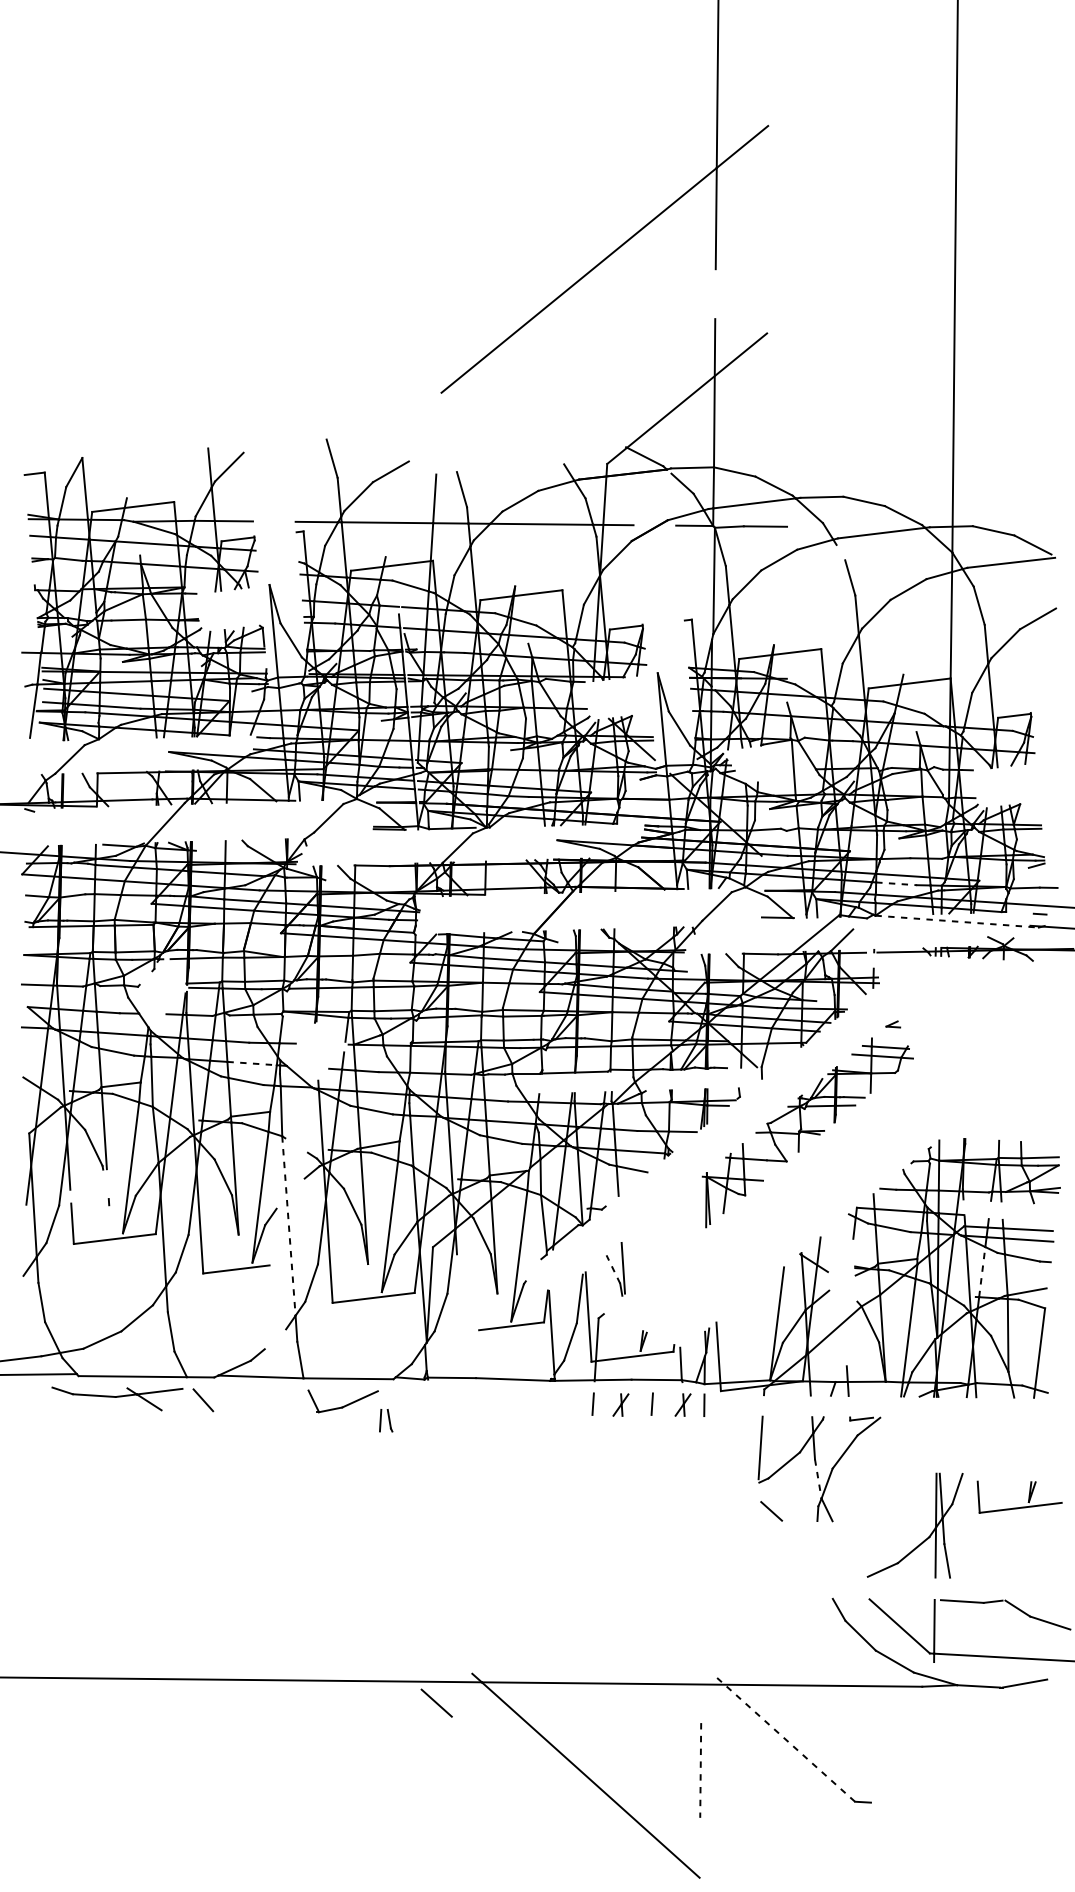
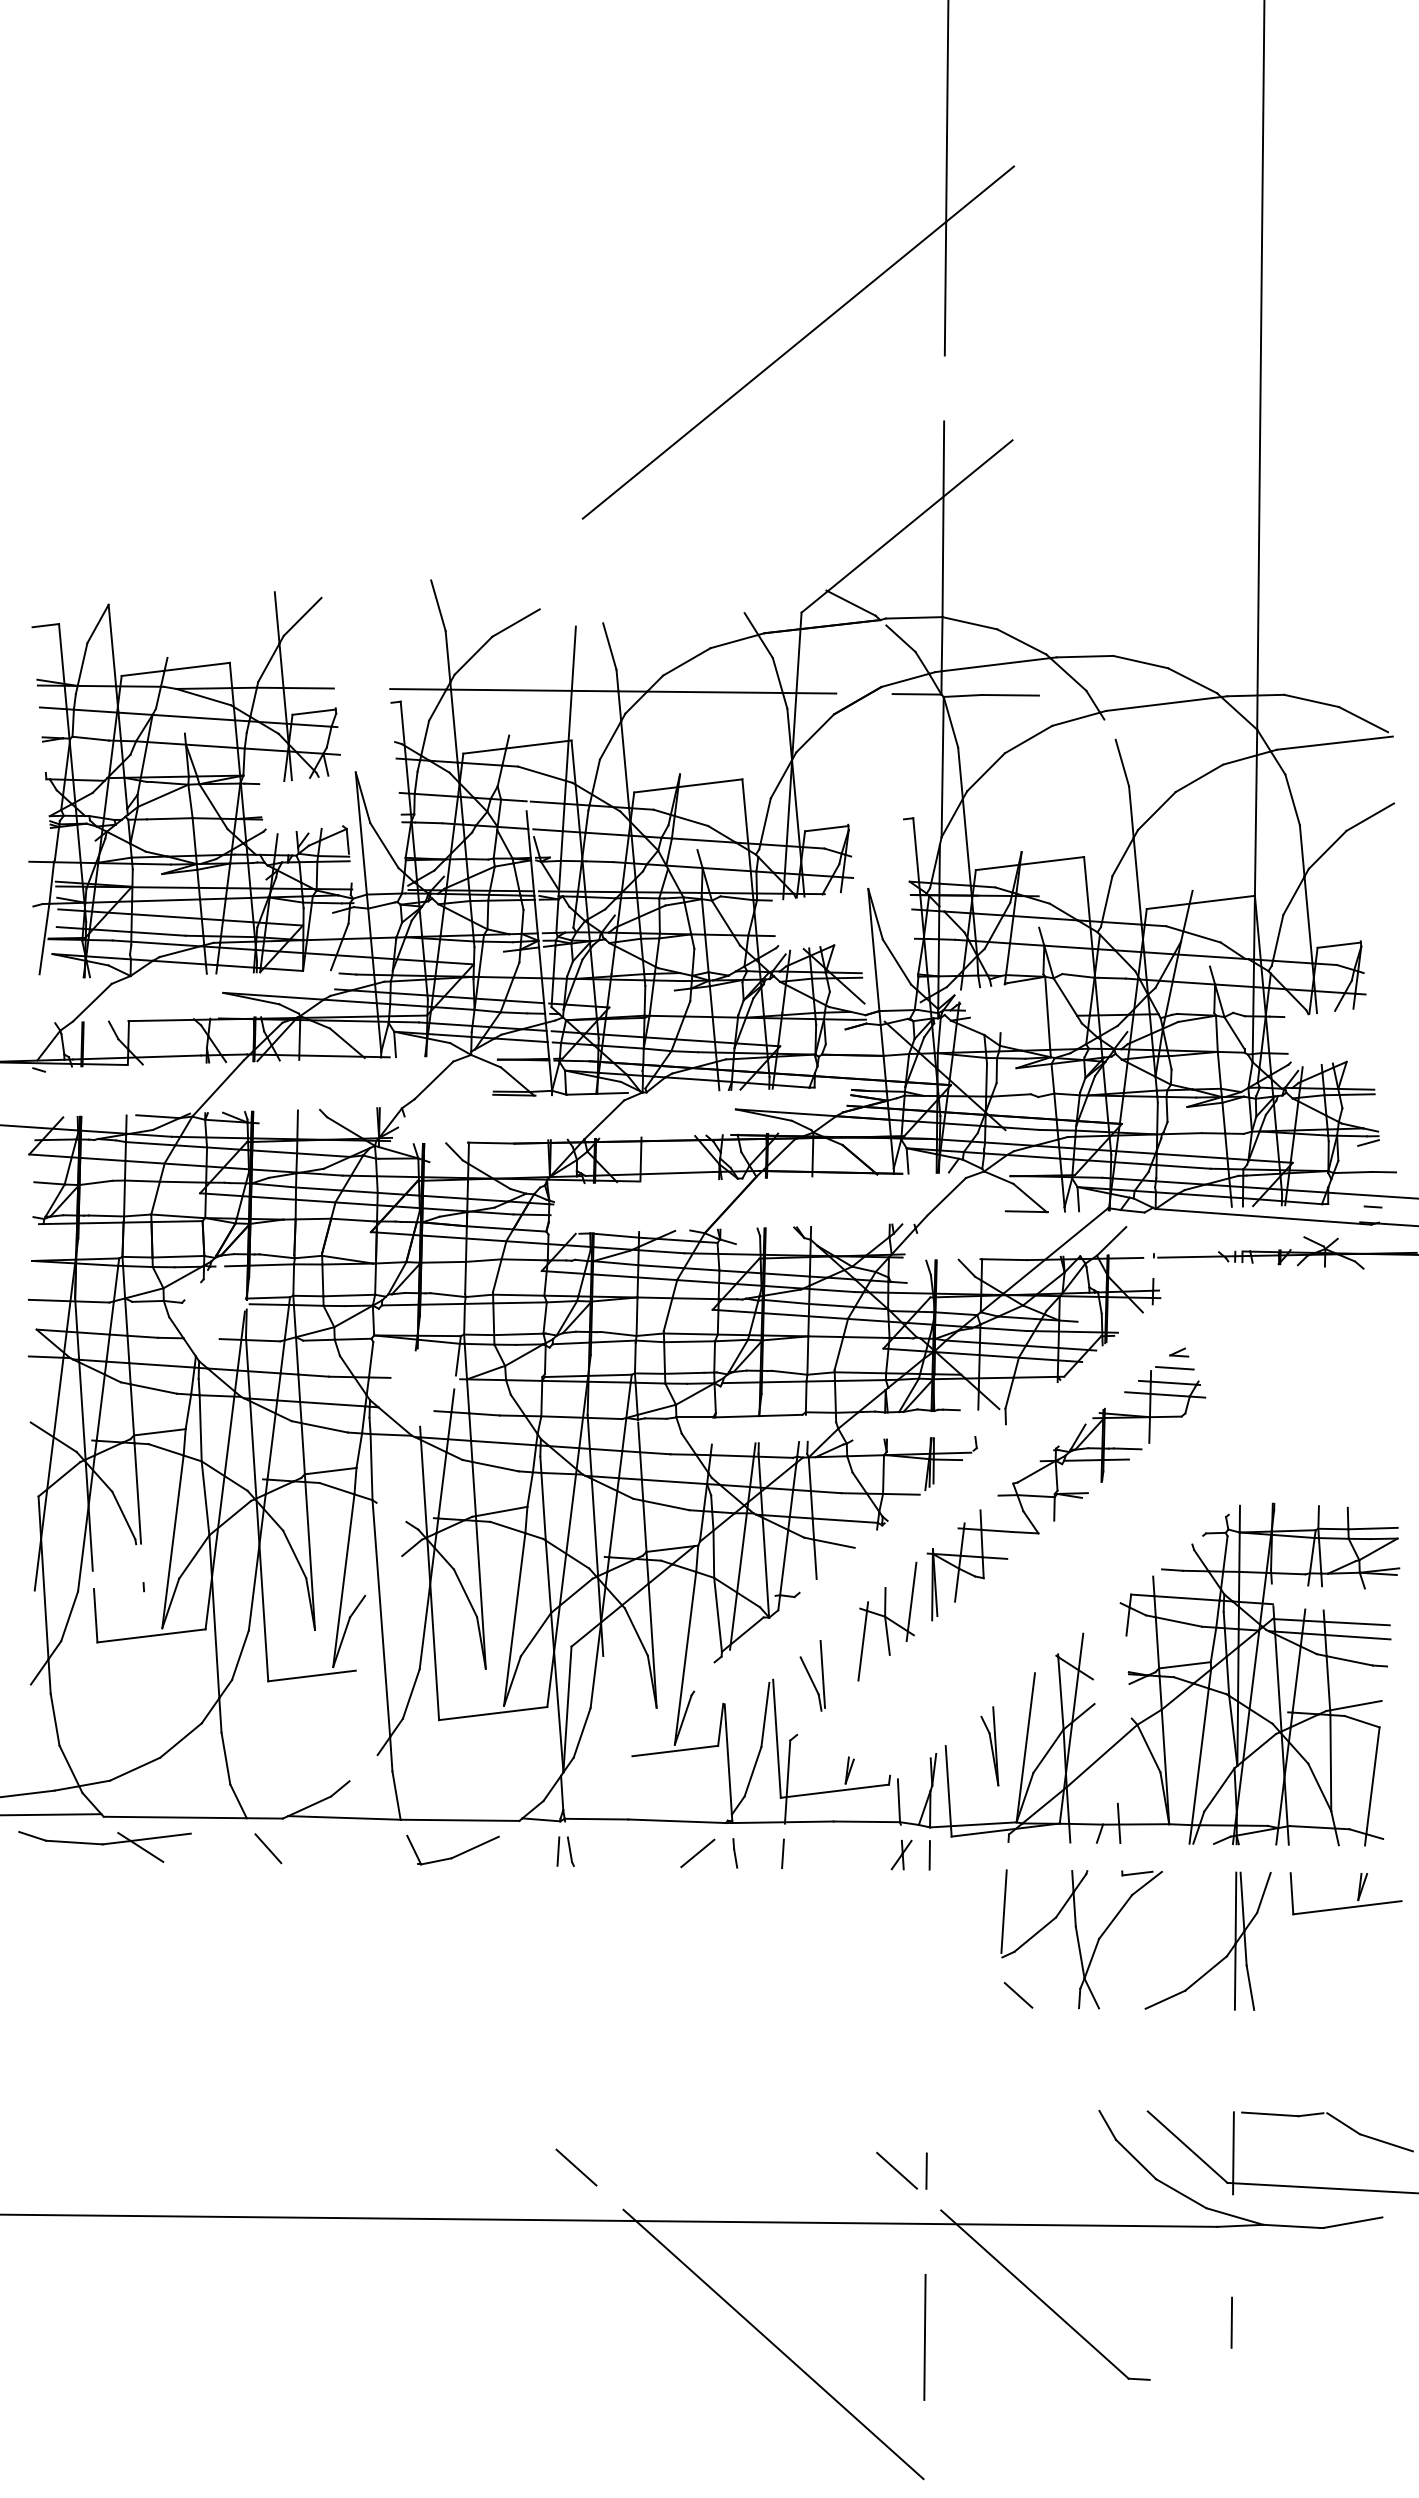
line: (897, 883) -> (1184, 1166), dashed -> solid
line: (957, 921) -> (1264, 1216), dashed -> solid
line: (889, 1036) -> (1174, 1368), added
line: (251, 1063) -> (332, 1404), dashed -> solid
line: (289, 1225) -> (381, 1618), dashed -> solid
part: (672, 1228) -> (887, 1621), added
line: (613, 1269) -> (809, 1676), dashed -> solid
line: (982, 1272) -> (1296, 1679), dashed -> solid
part: (749, 1322) -> (989, 1746), added
part: (117, 1398) -> (104, 1846), moved
line: (528, 1403) -> (697, 1853), added
line: (557, 1403) -> (735, 1853), added
line: (651, 1403) -> (860, 1853), removed
part: (620, 1404) -> (819, 1854), removed
part: (386, 1420) -> (565, 1851), moved
line: (818, 1479) -> (1080, 1953), dashed -> solid
part: (1028, 1498) -> (1357, 1895), moved
part: (926, 1537) -> (1223, 1957), moved
part: (682, 1644) -> (901, 2170), added
line: (436, 1703) -> (576, 2167), moved
line: (783, 1737) -> (1034, 2294), dashed -> solid
line: (932, 1759) -> (1231, 2322), added
line: (700, 1770) -> (924, 2337), dashed -> solid

